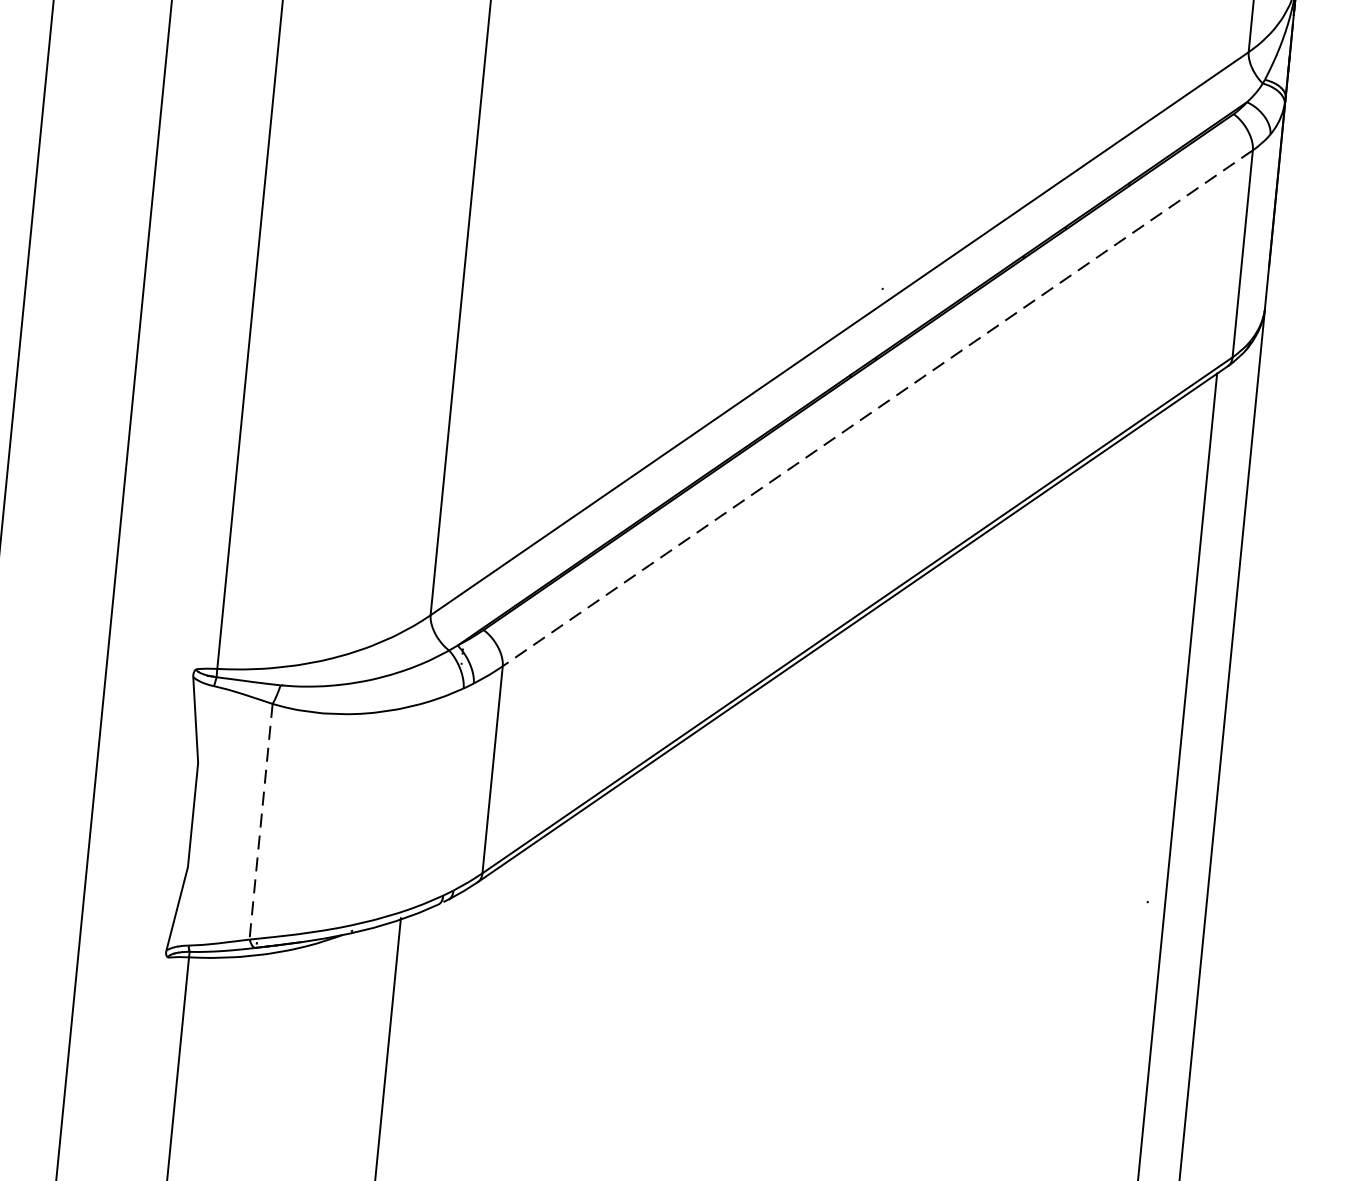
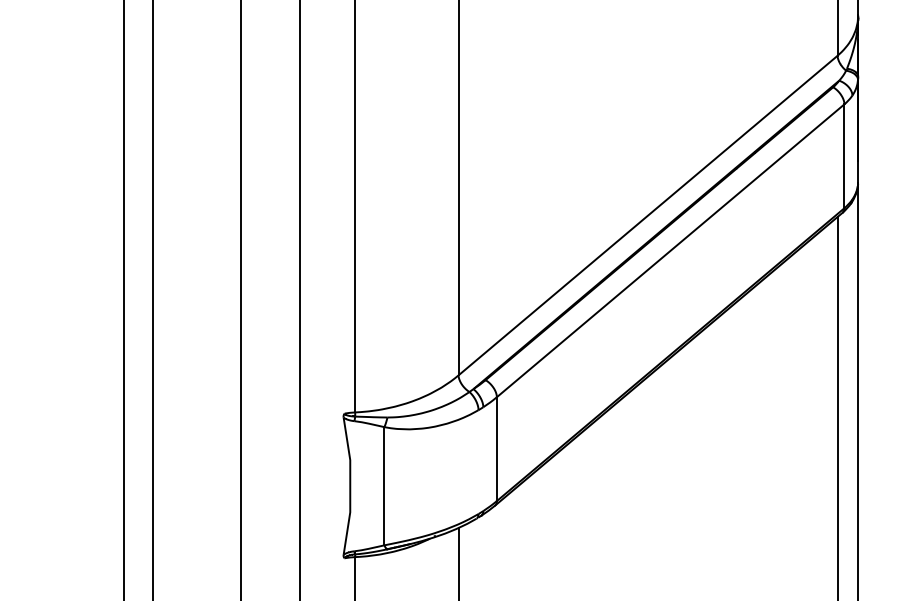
line: (877, 409) -> (670, 251), dashed -> solid
line: (261, 822) -> (384, 486), dashed -> solid

